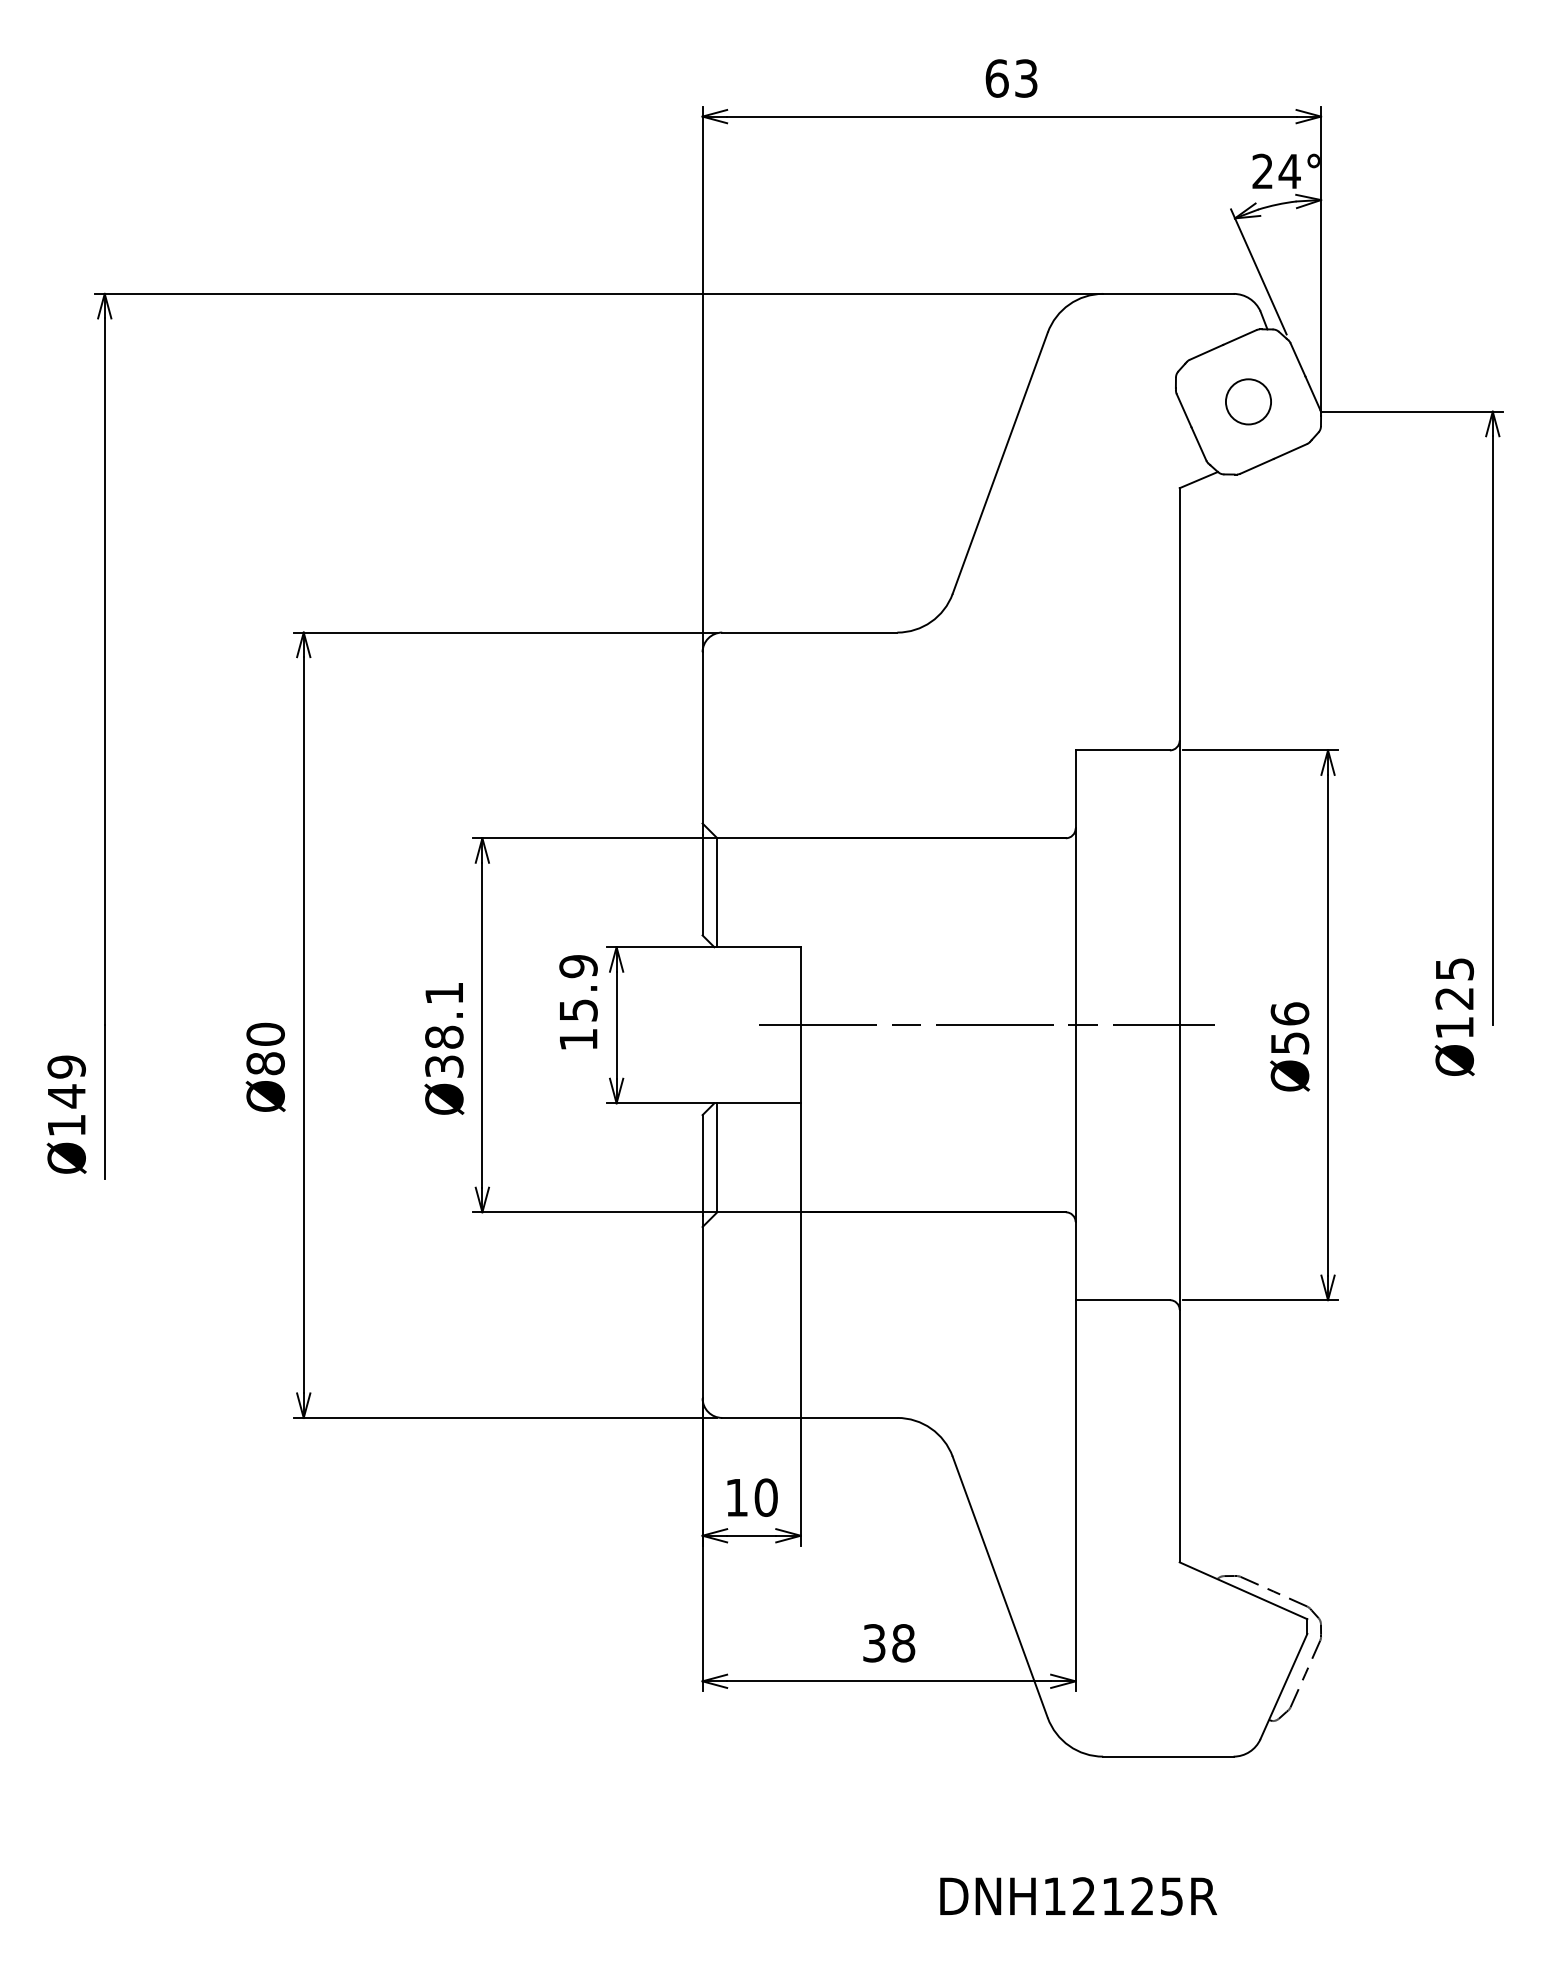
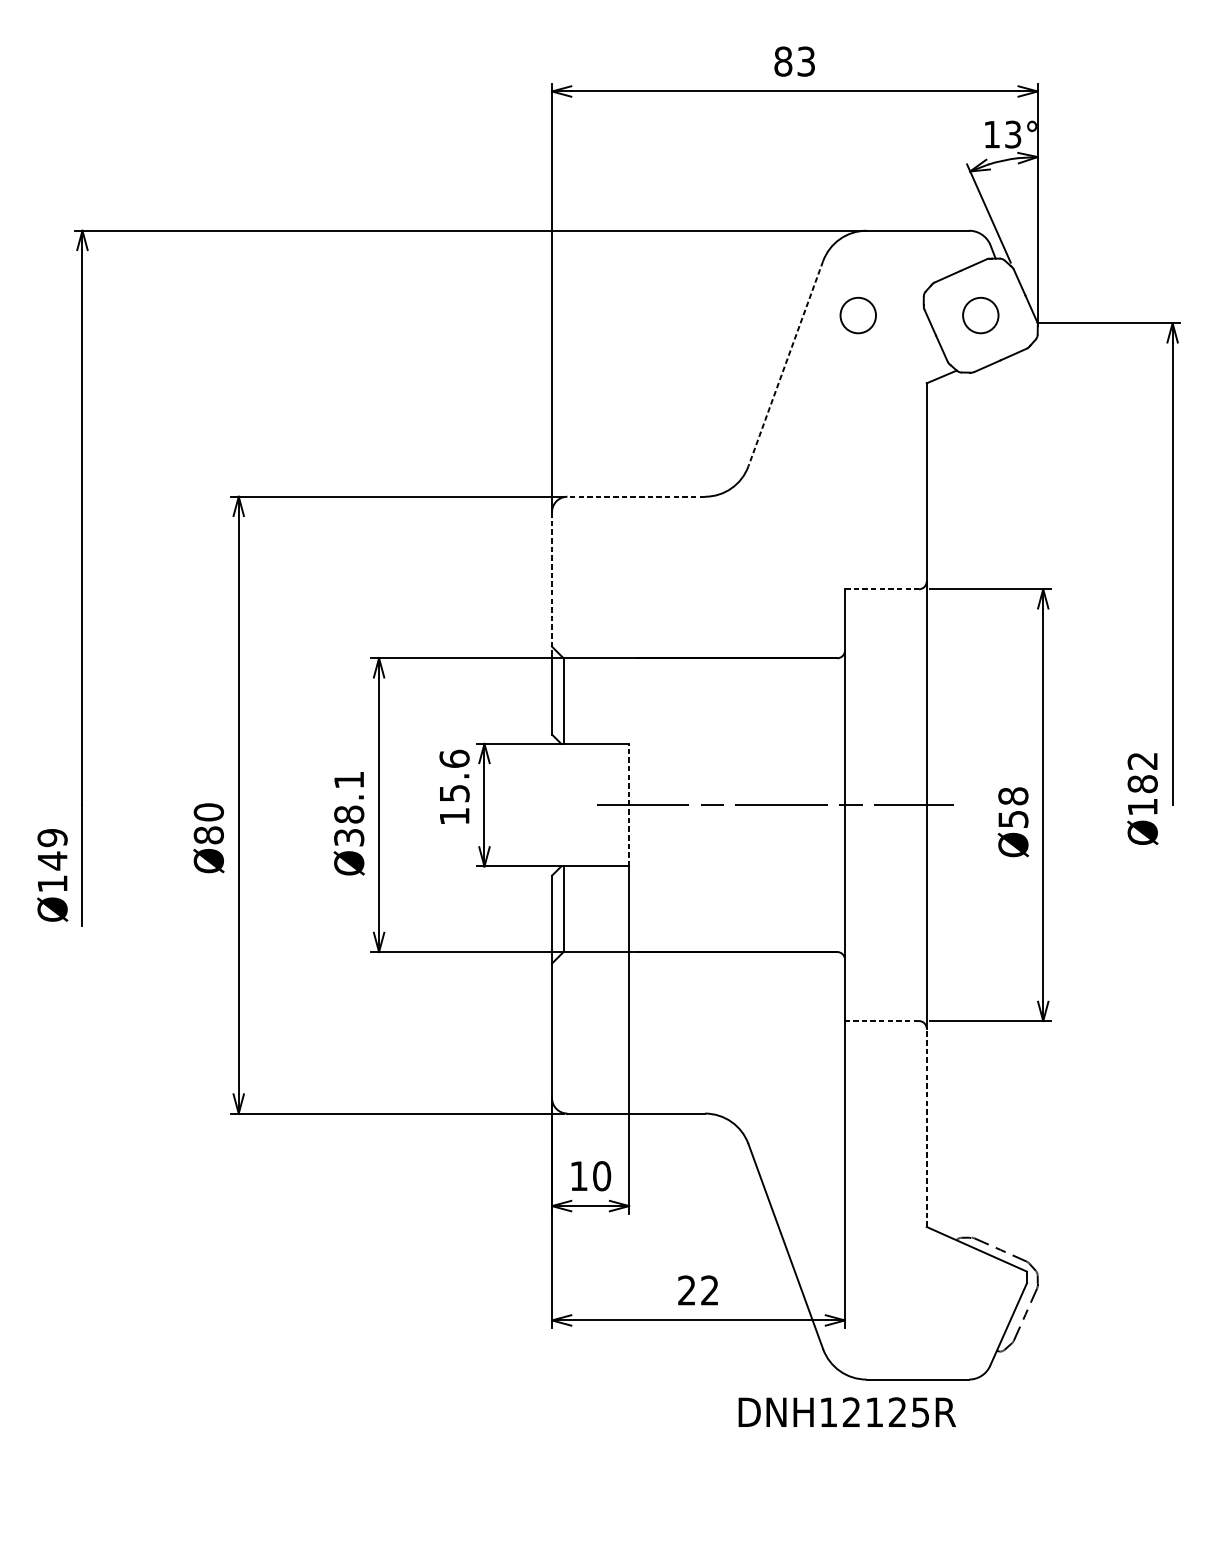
text: (996, 78) -> (782, 61), 63 -> 83
text: (1276, 171) -> (1002, 134), 24° -> 13°
circle: (1092, 401) -> (858, 315), added
line: (1000, 463) -> (786, 363), solid -> dashed
line: (809, 632) -> (635, 496), solid -> dashed
line: (702, 744) -> (551, 584), solid -> dashed
line: (1123, 750) -> (882, 589), solid -> dashed
text: (578, 966) -> (454, 759), 15.9 -> 15.6
text: (1454, 983) -> (1142, 772), Ø125 -> Ø182
text: (1289, 1013) -> (1012, 795), Ø56 -> Ø58
line: (800, 1024) -> (628, 804), solid -> dashed
line: (1122, 1300) -> (881, 1021), solid -> dashed
line: (1179, 1435) -> (926, 1127), solid -> dashed
text: (889, 1643) -> (698, 1290), 38 -> 22
text: (1078, 1896) -> (847, 1412), moved

